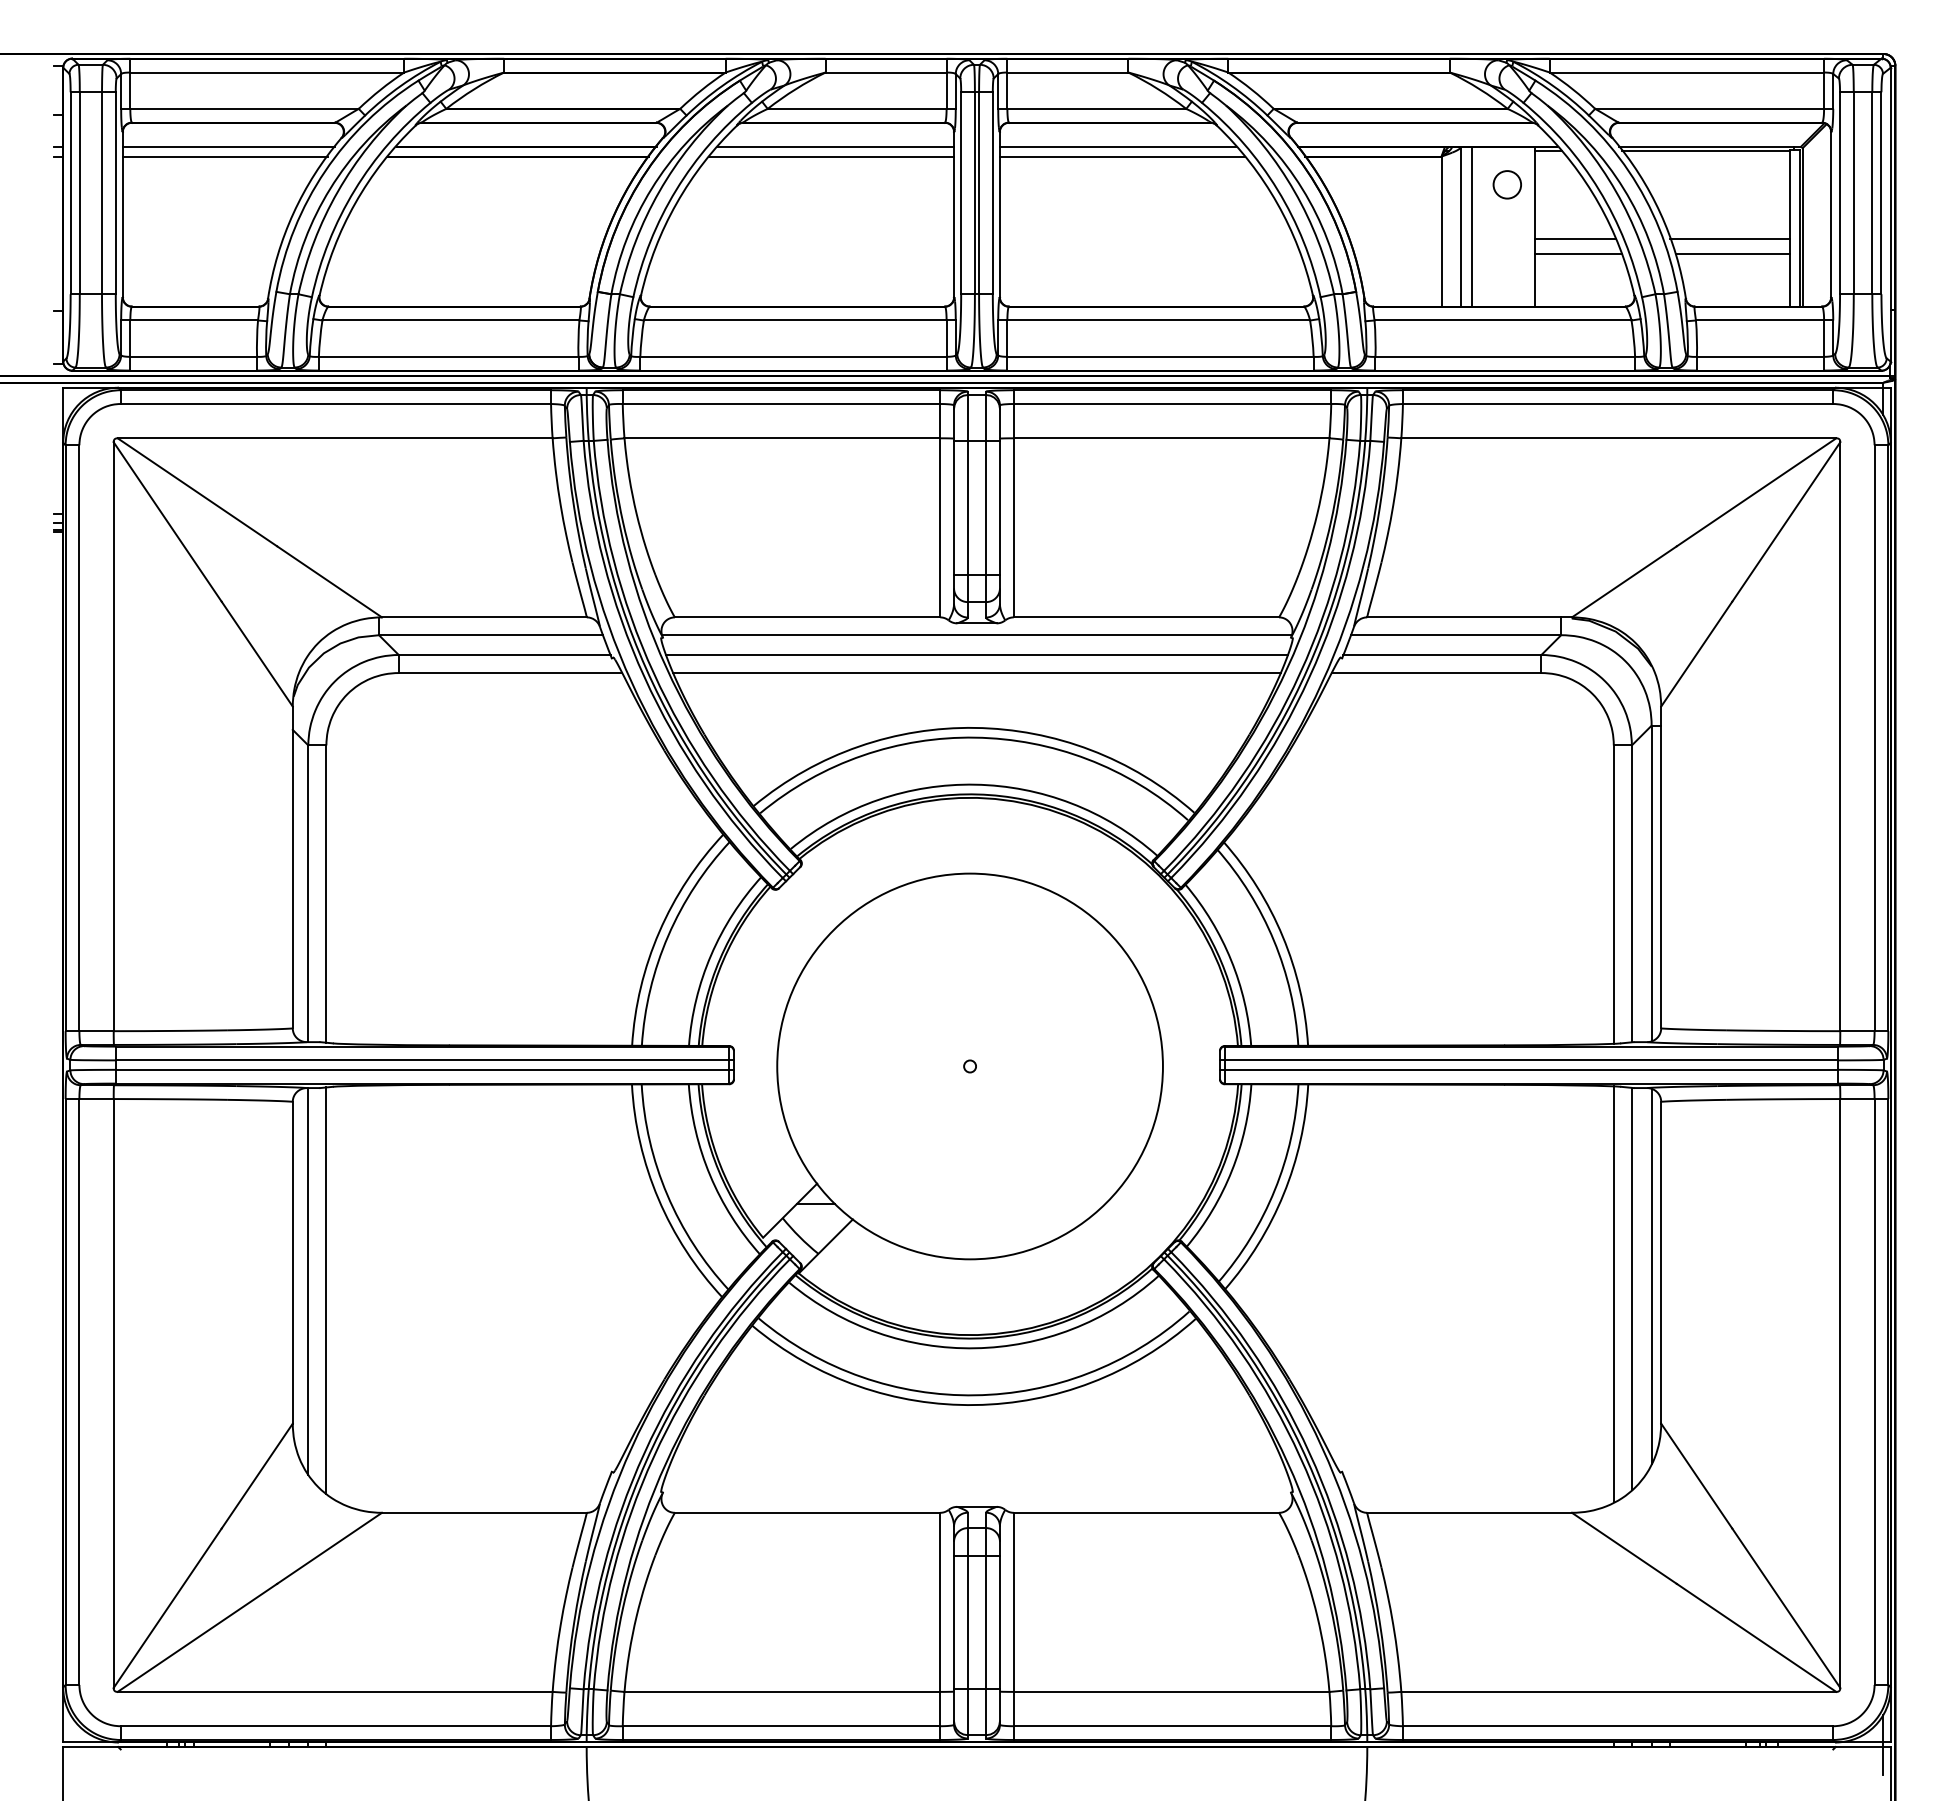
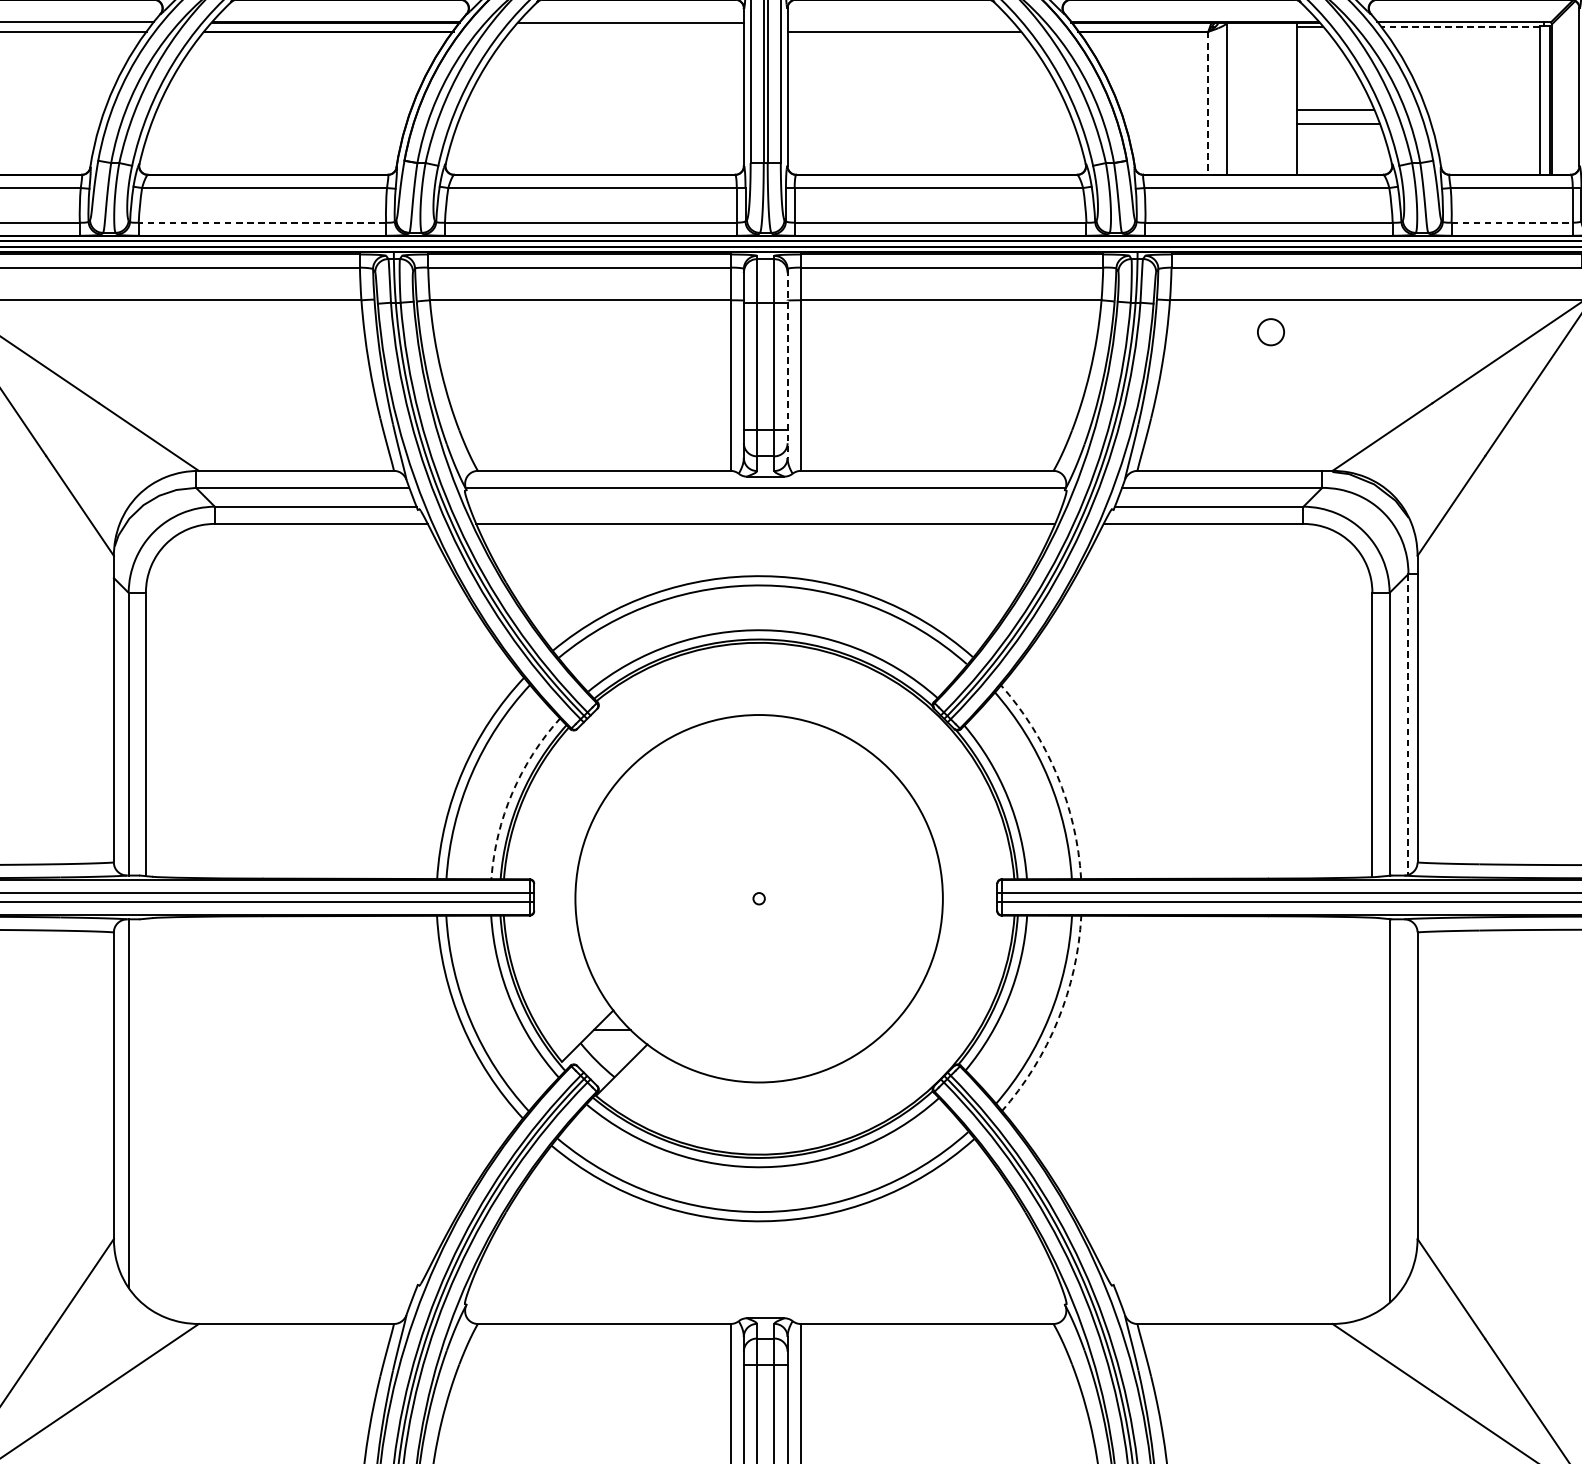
line: (1117, 146) -> (899, 22), removed
line: (1706, 151) -> (1460, 27), solid -> dashed
line: (831, 156) -> (627, 31), removed
circle: (1506, 184) -> (1270, 331), moved
line: (1472, 226) -> (1237, 98), removed
line: (1441, 232) -> (1208, 104), solid -> dashed
line: (1729, 238) -> (1482, 109), removed
line: (1732, 253) -> (1485, 124), removed
line: (448, 356) -> (262, 222), solid -> dashed
line: (1760, 356) -> (1512, 222), solid -> dashed
line: (999, 505) -> (787, 364), solid -> dashed
line: (976, 655) -> (765, 507), removed
line: (1651, 883) -> (1408, 724), solid -> dashed
arc: (1282, 936) -> (1056, 774), solid -> dashed
arc: (711, 955) -> (512, 793), solid -> dashed
arc: (1283, 1194) -> (1057, 1020), solid -> dashed
line: (1651, 1275) -> (1408, 1097), removed
line: (326, 1290) -> (146, 1112), removed
line: (1613, 1294) -> (1372, 1115), removed

